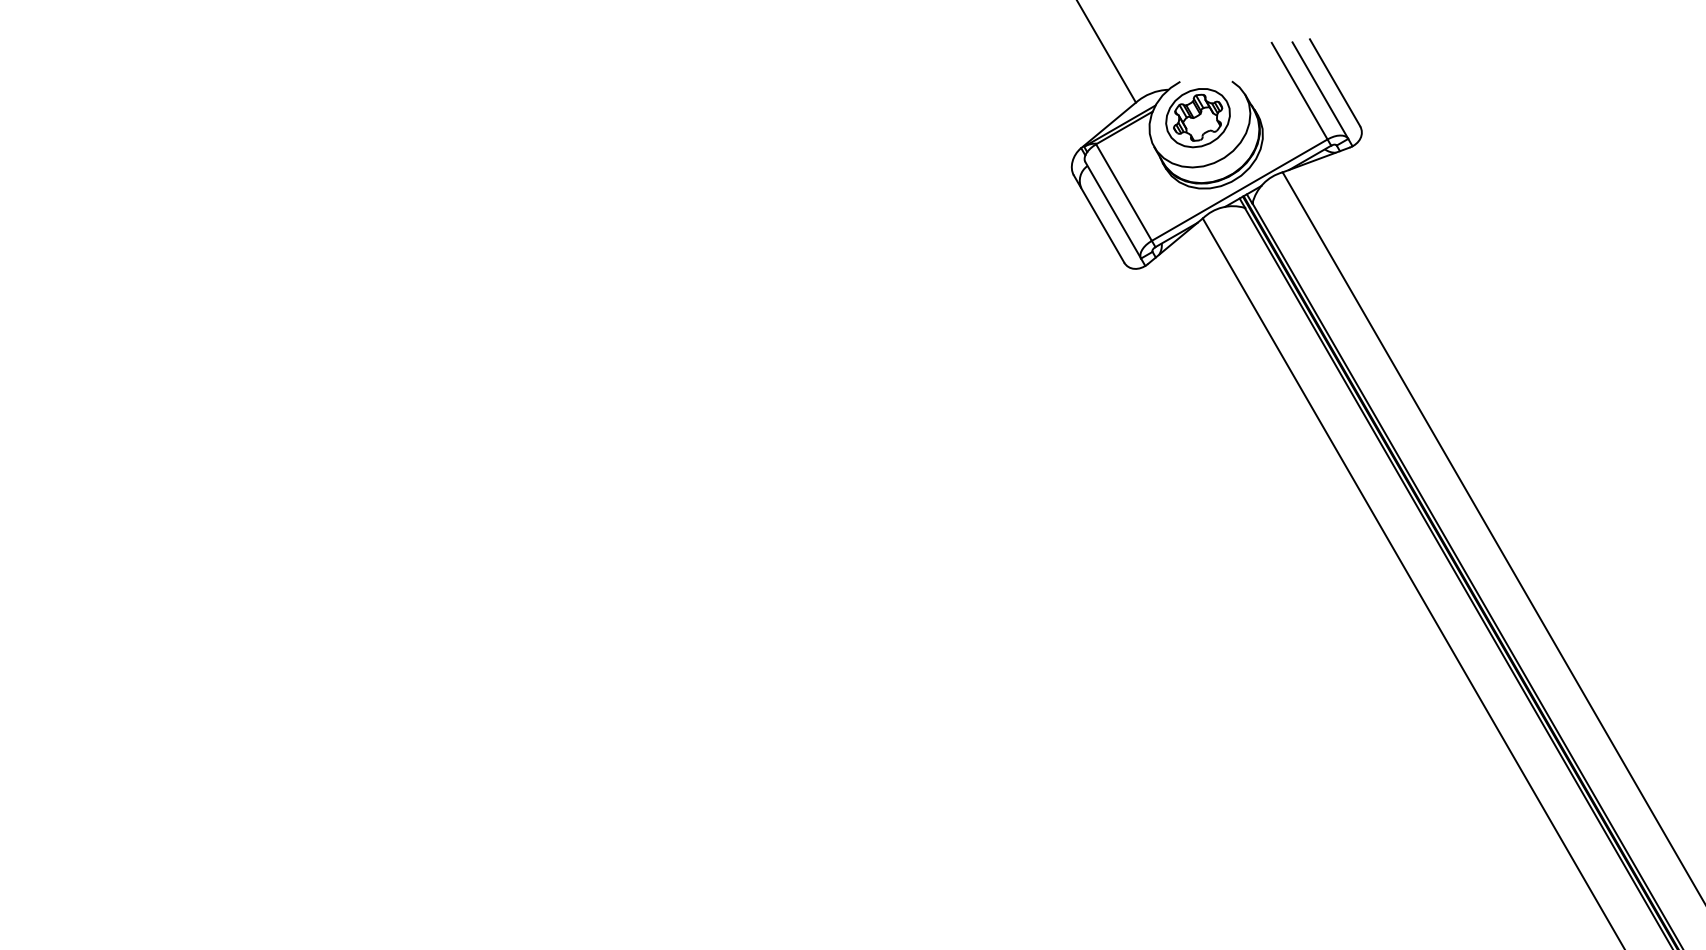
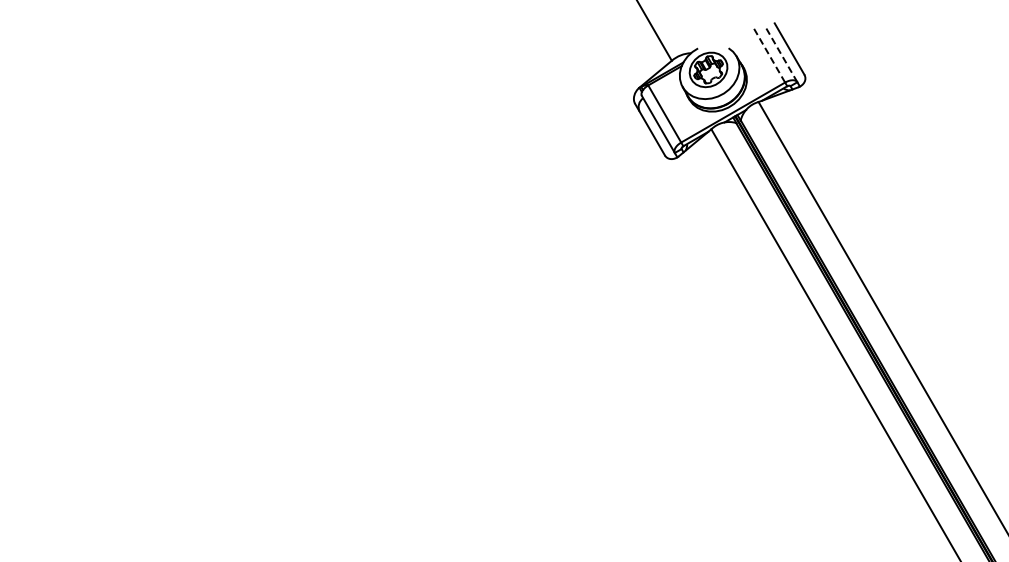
line: (1319, 90) -> (780, 53), solid -> dashed
line: (1299, 91) -> (768, 54), solid -> dashed

